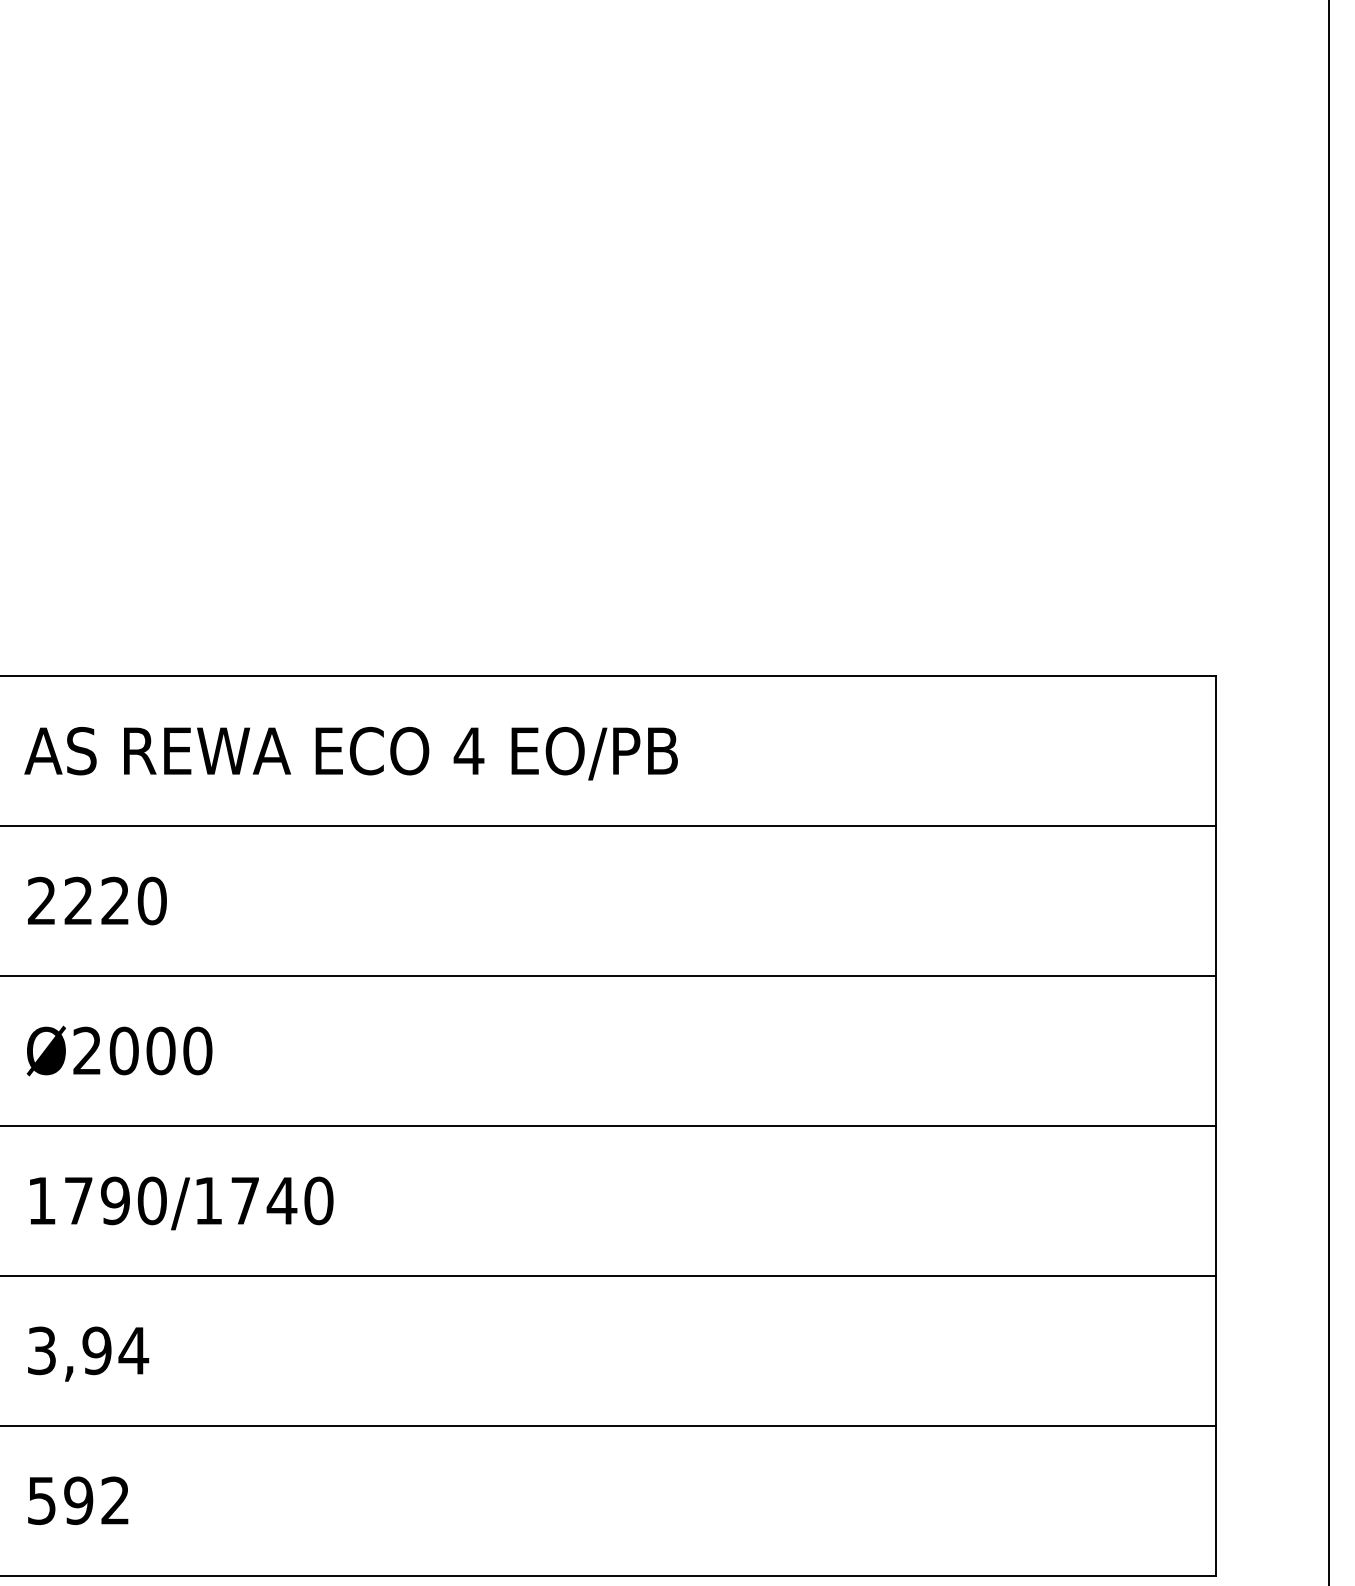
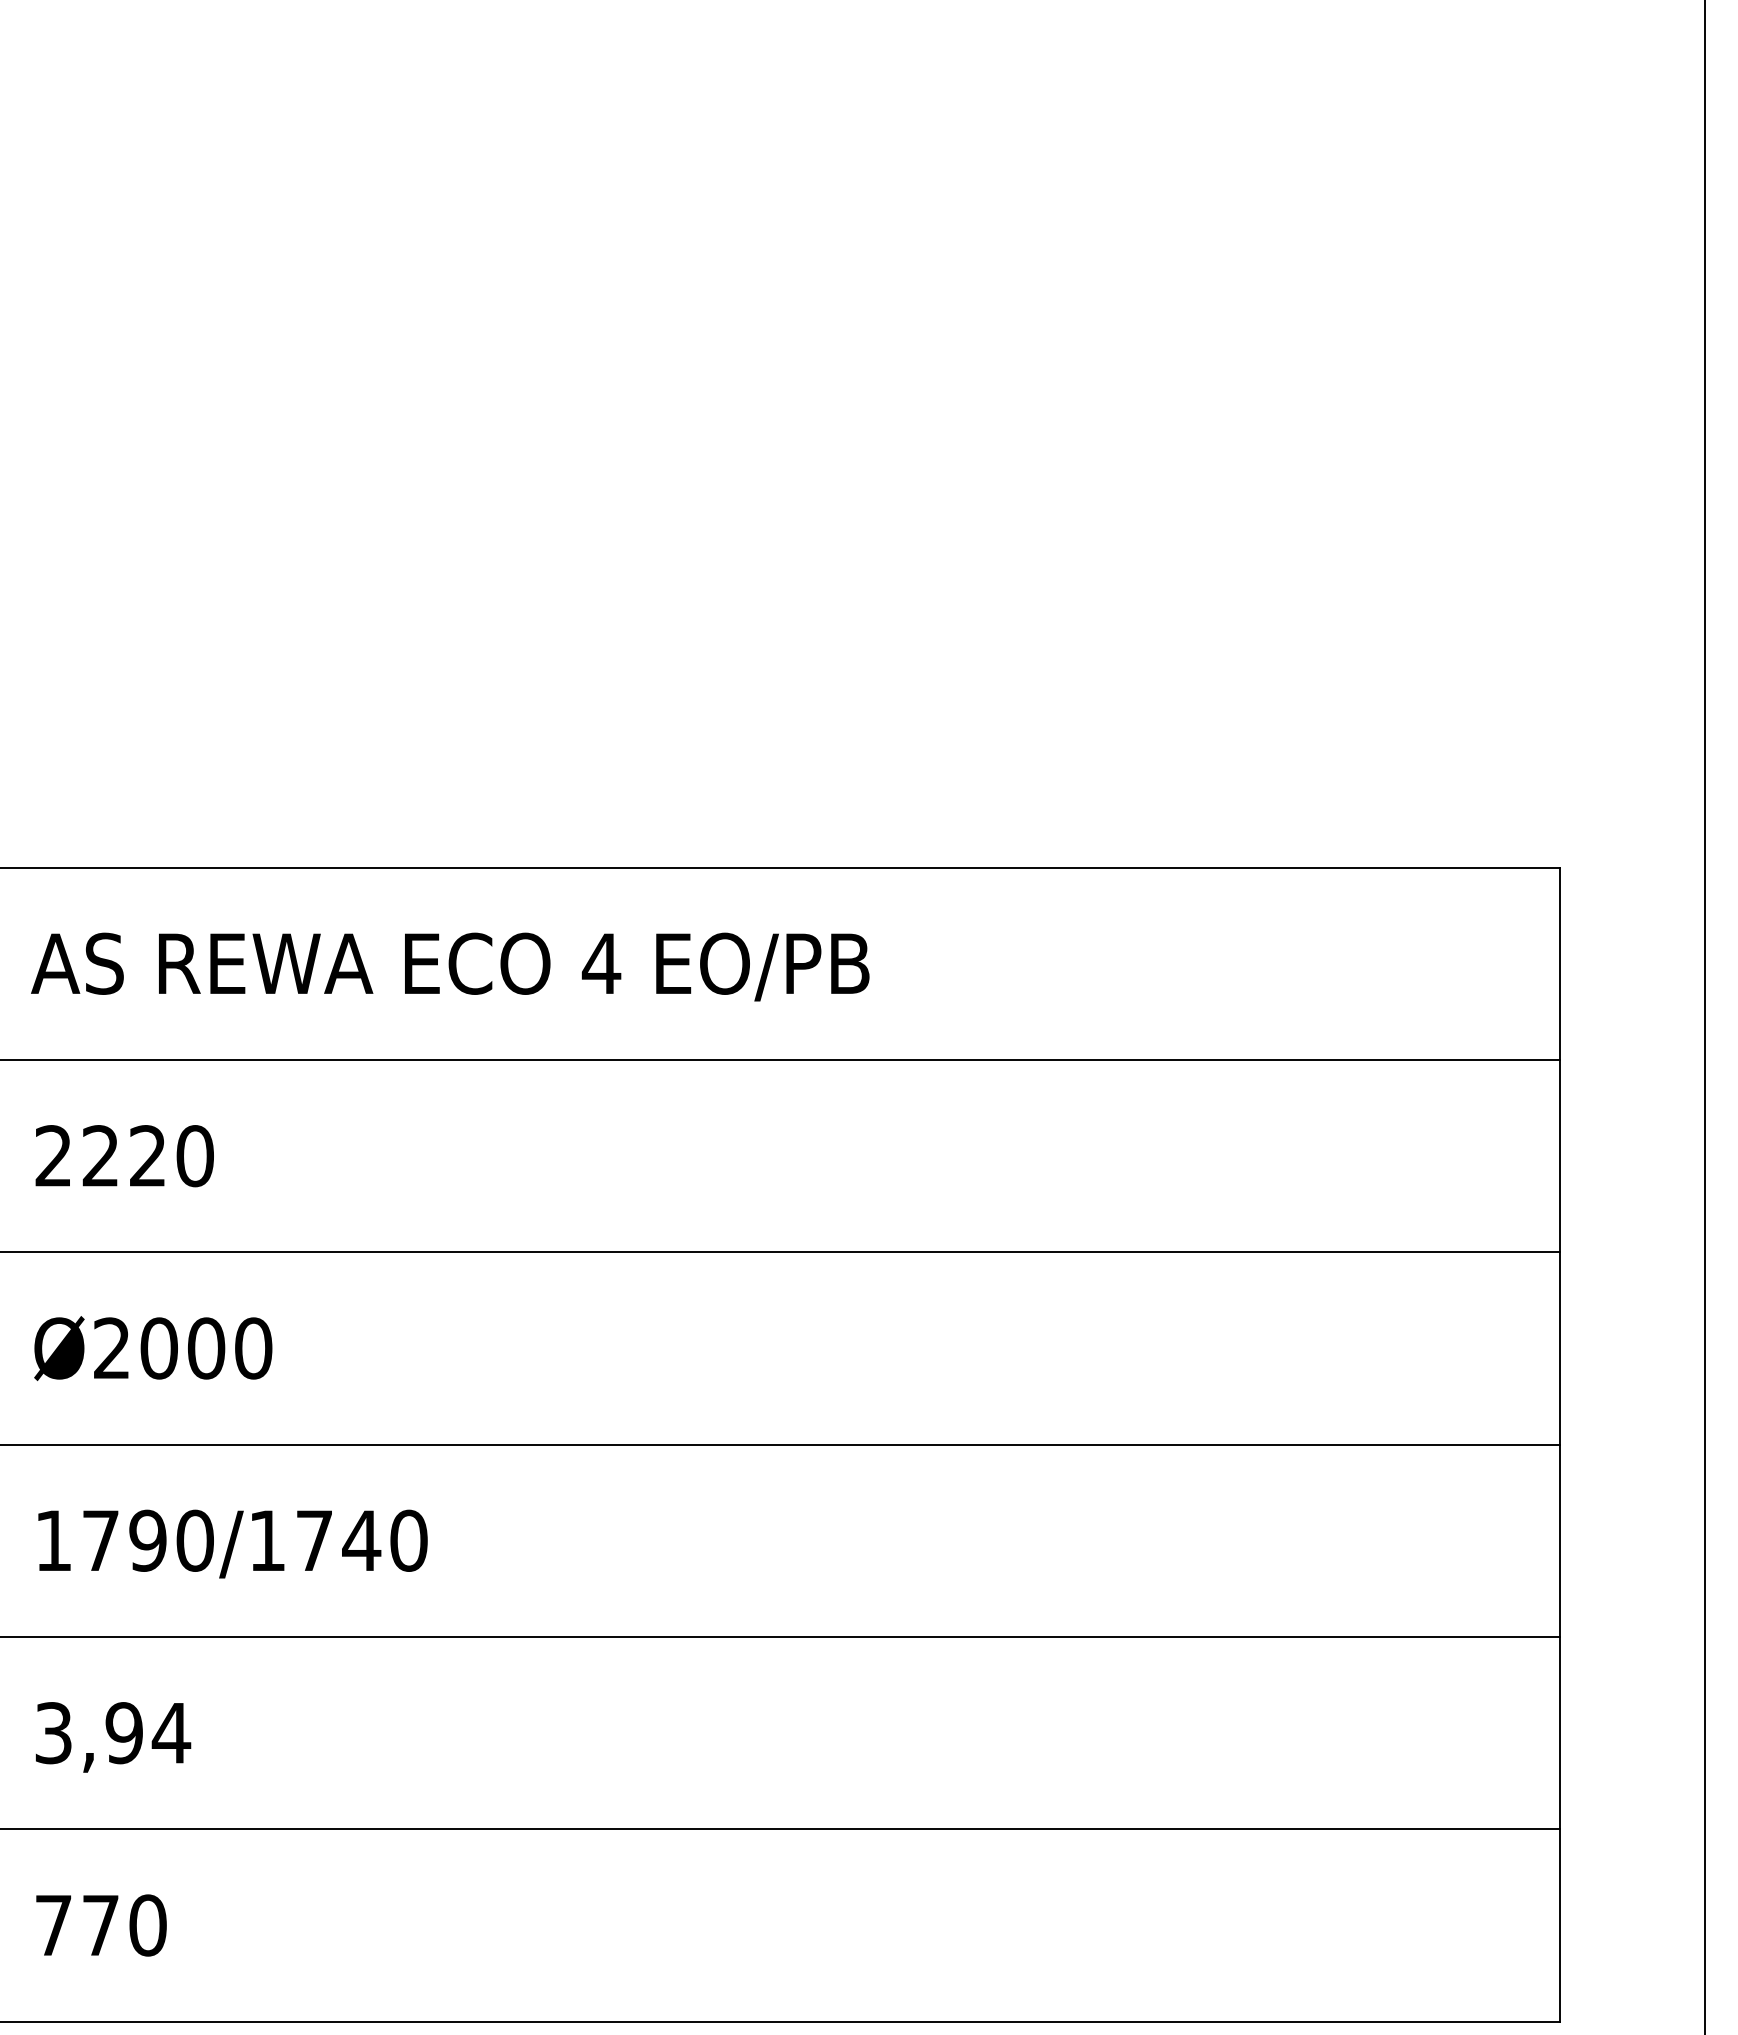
text: (79, 1500) -> (101, 1925), 592 -> 770

